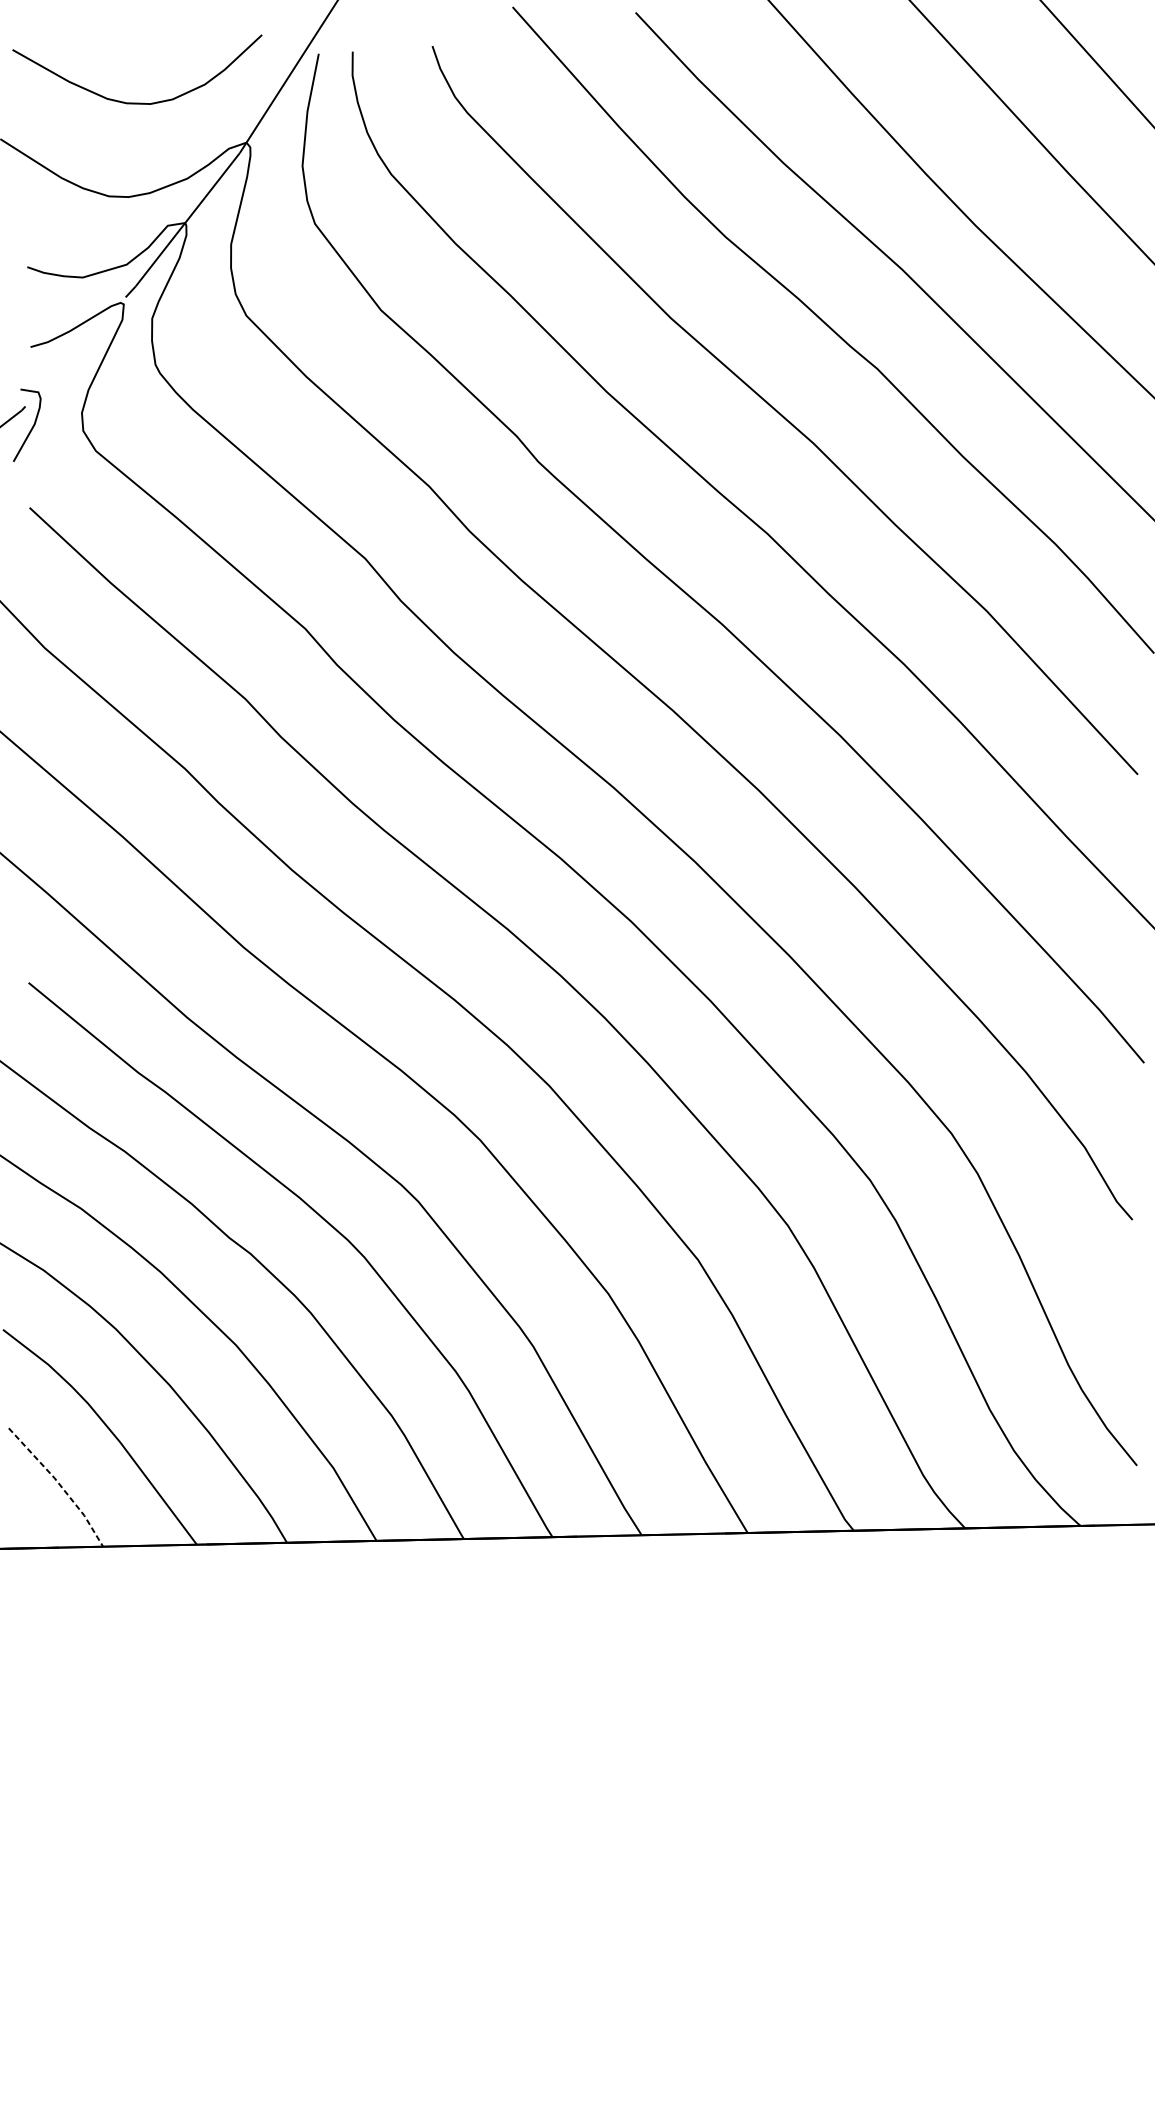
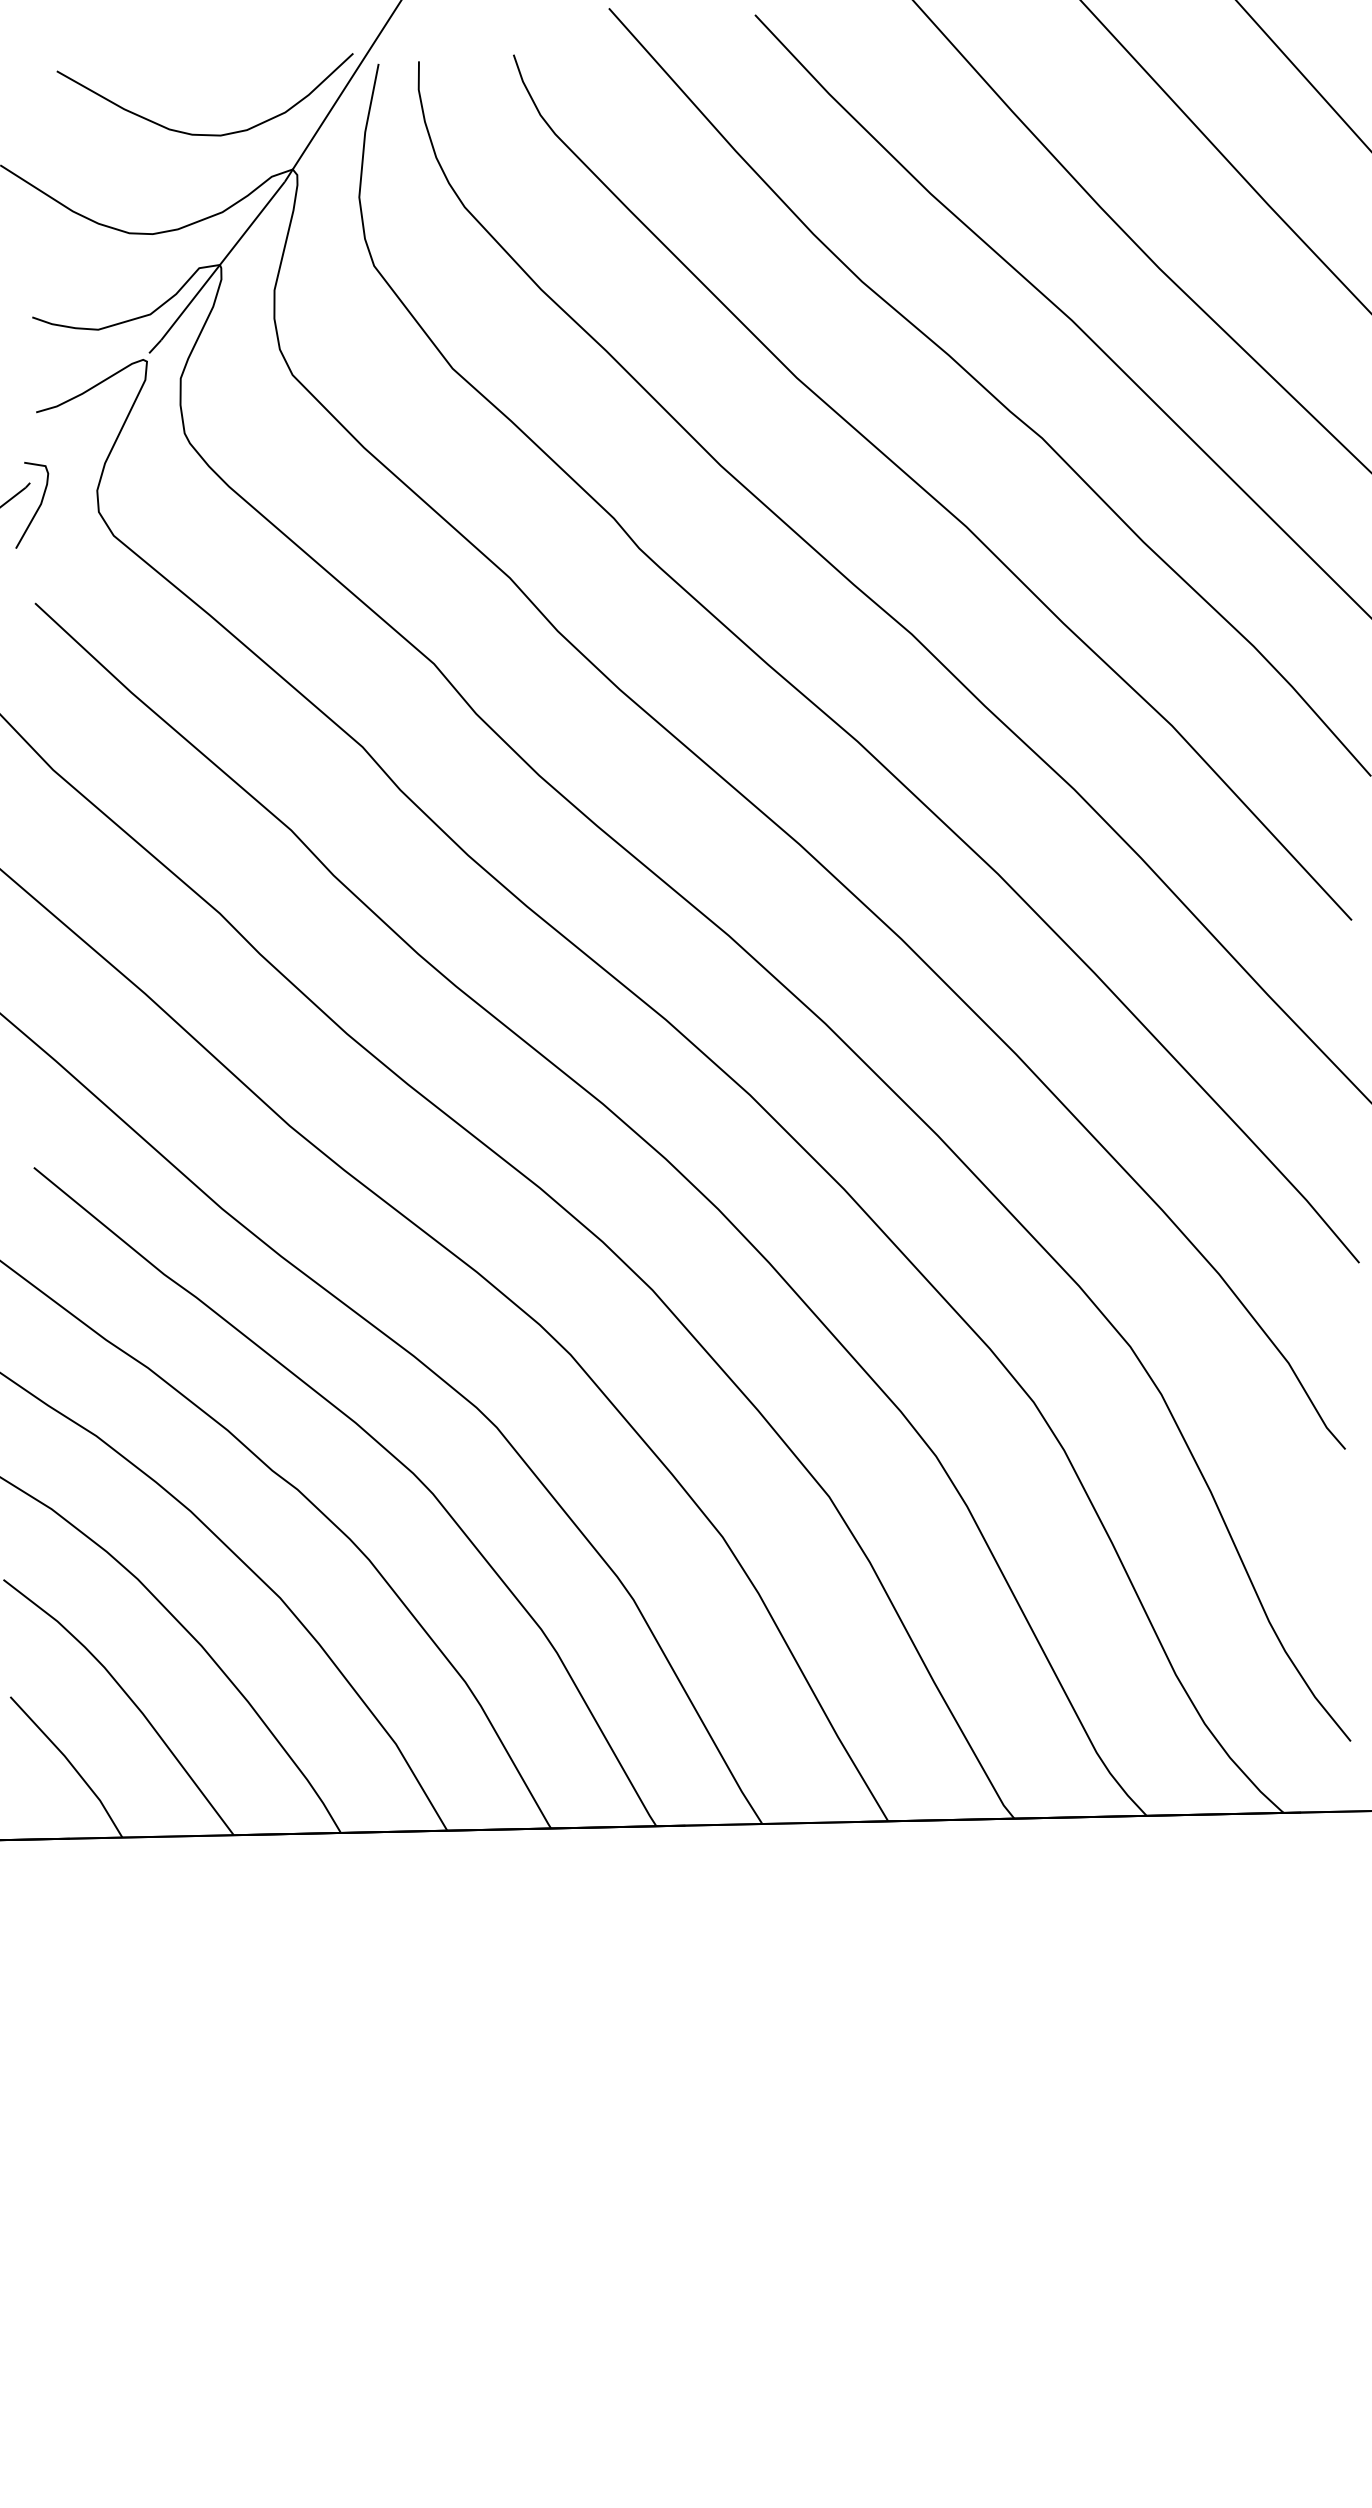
curve: (136, 103) -> (204, 134), moved
line: (59, 1484) -> (70, 1763), dashed -> solid

